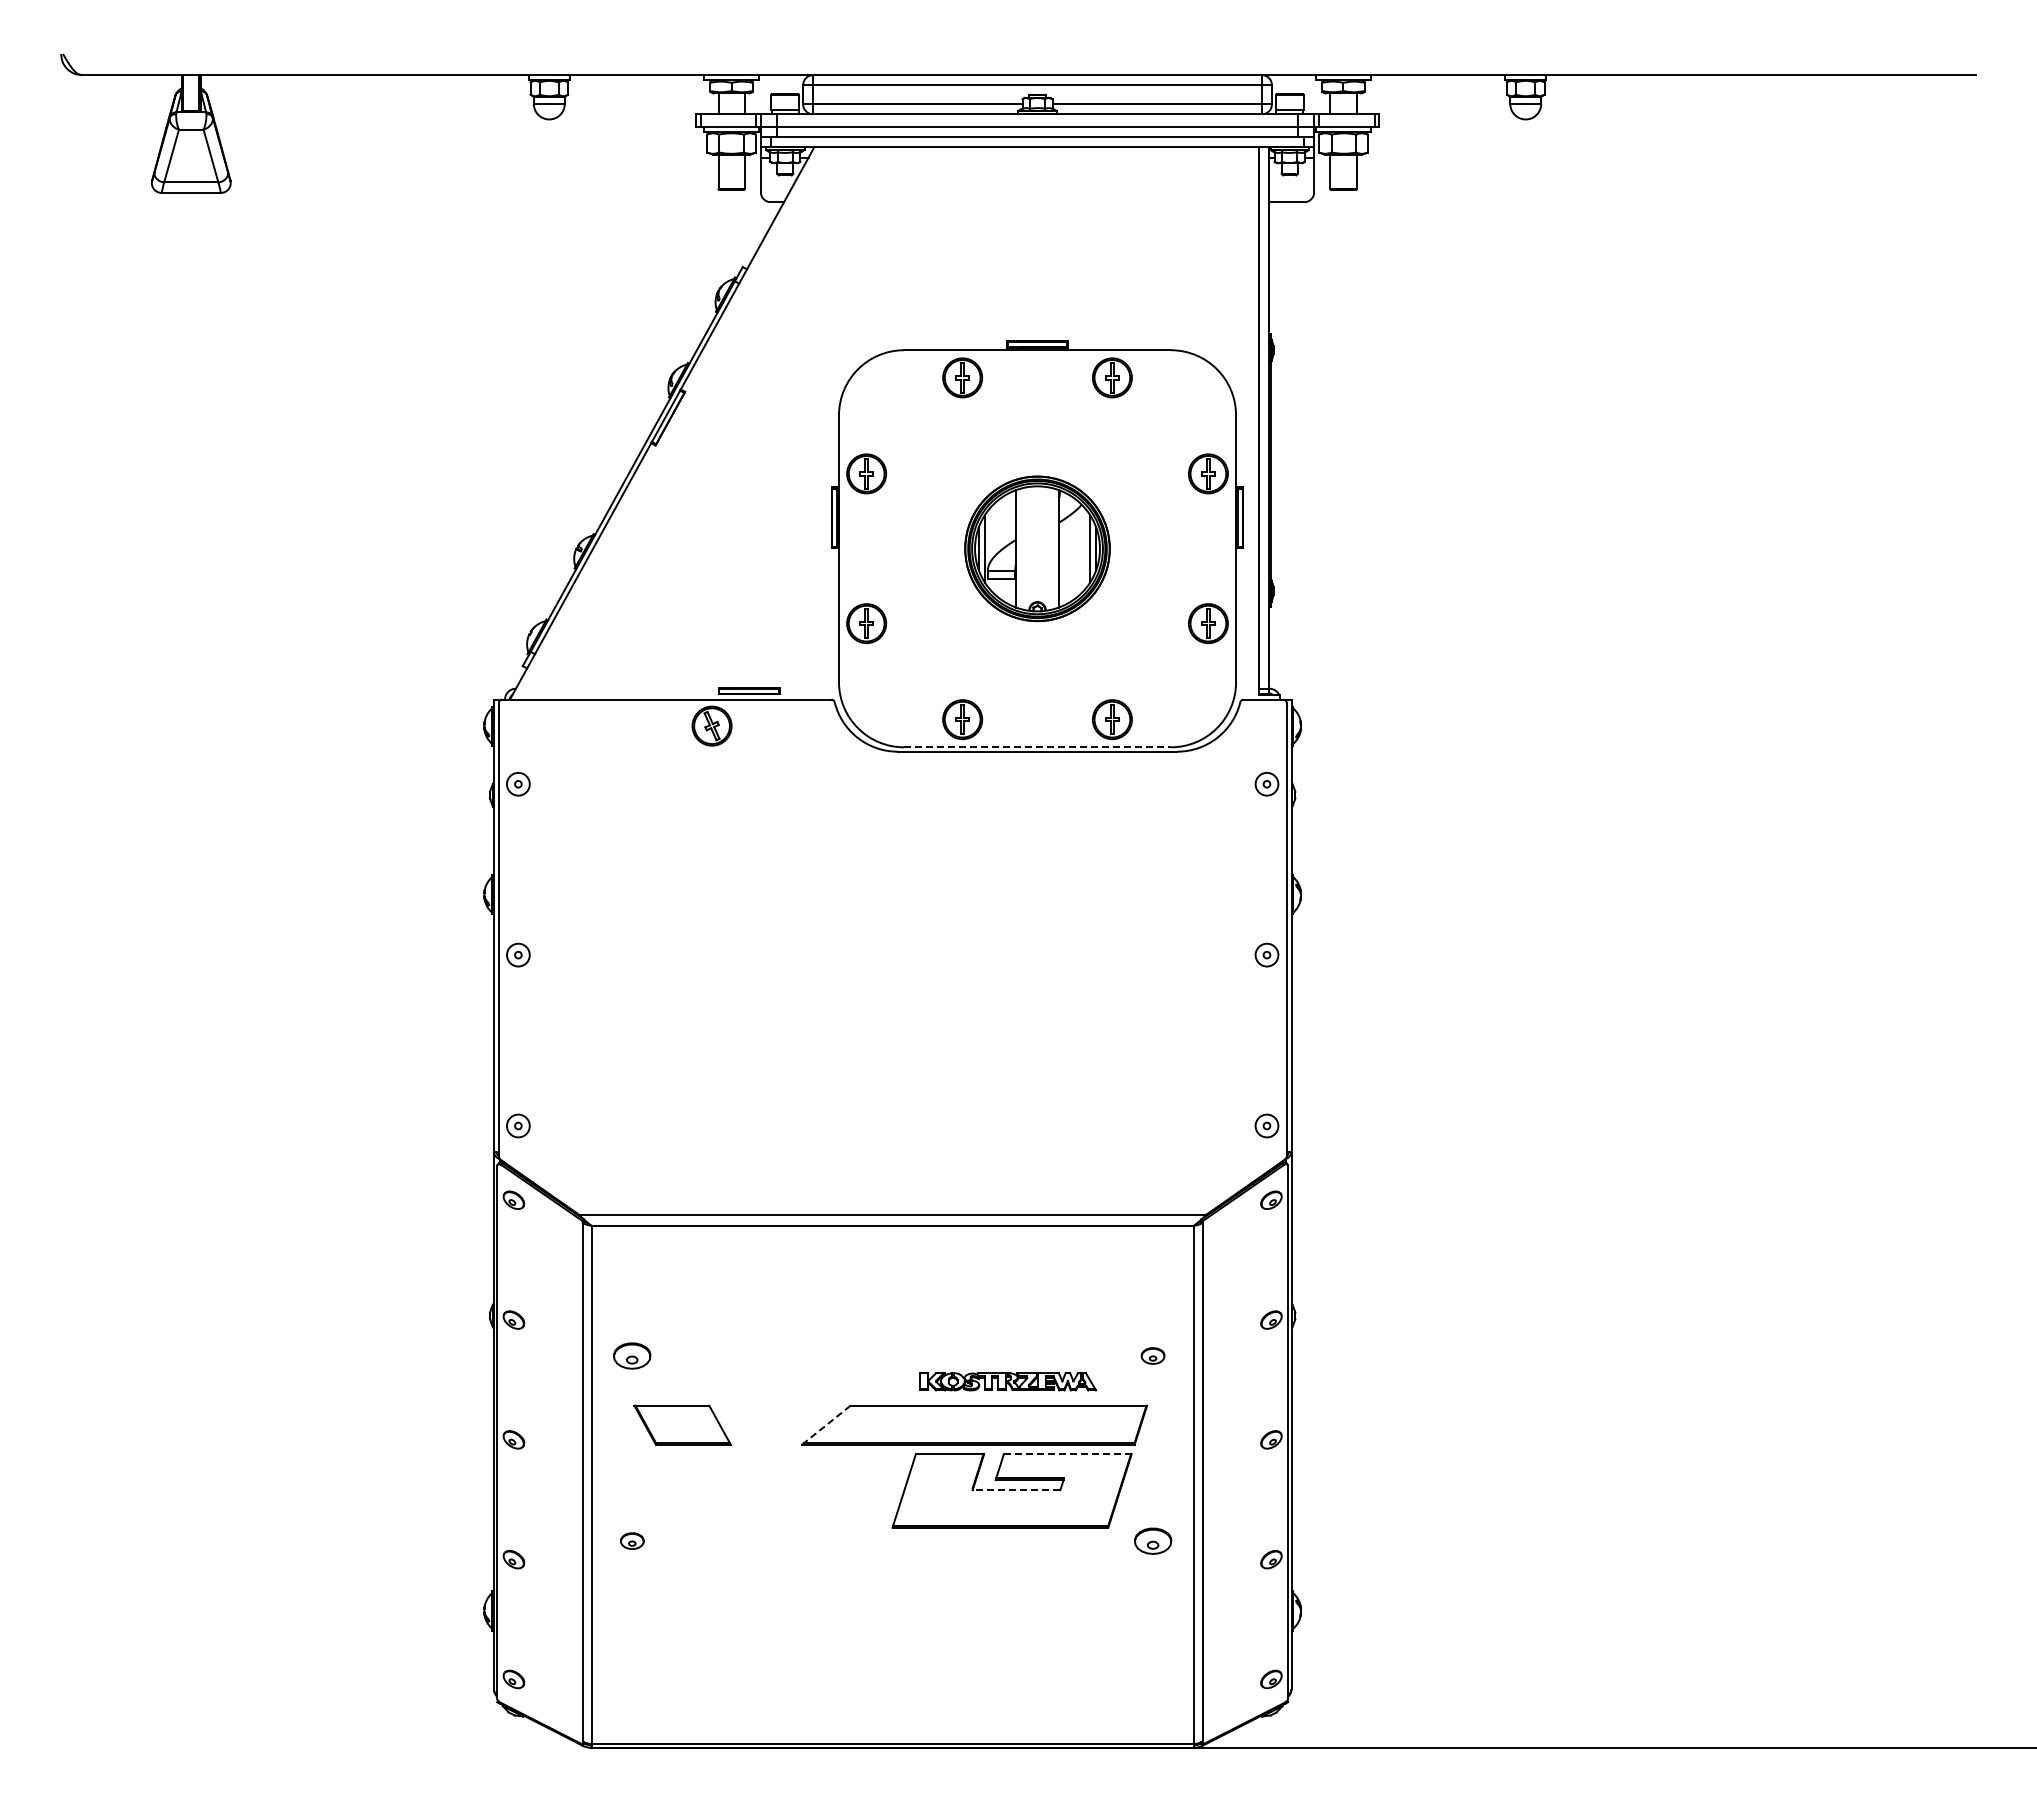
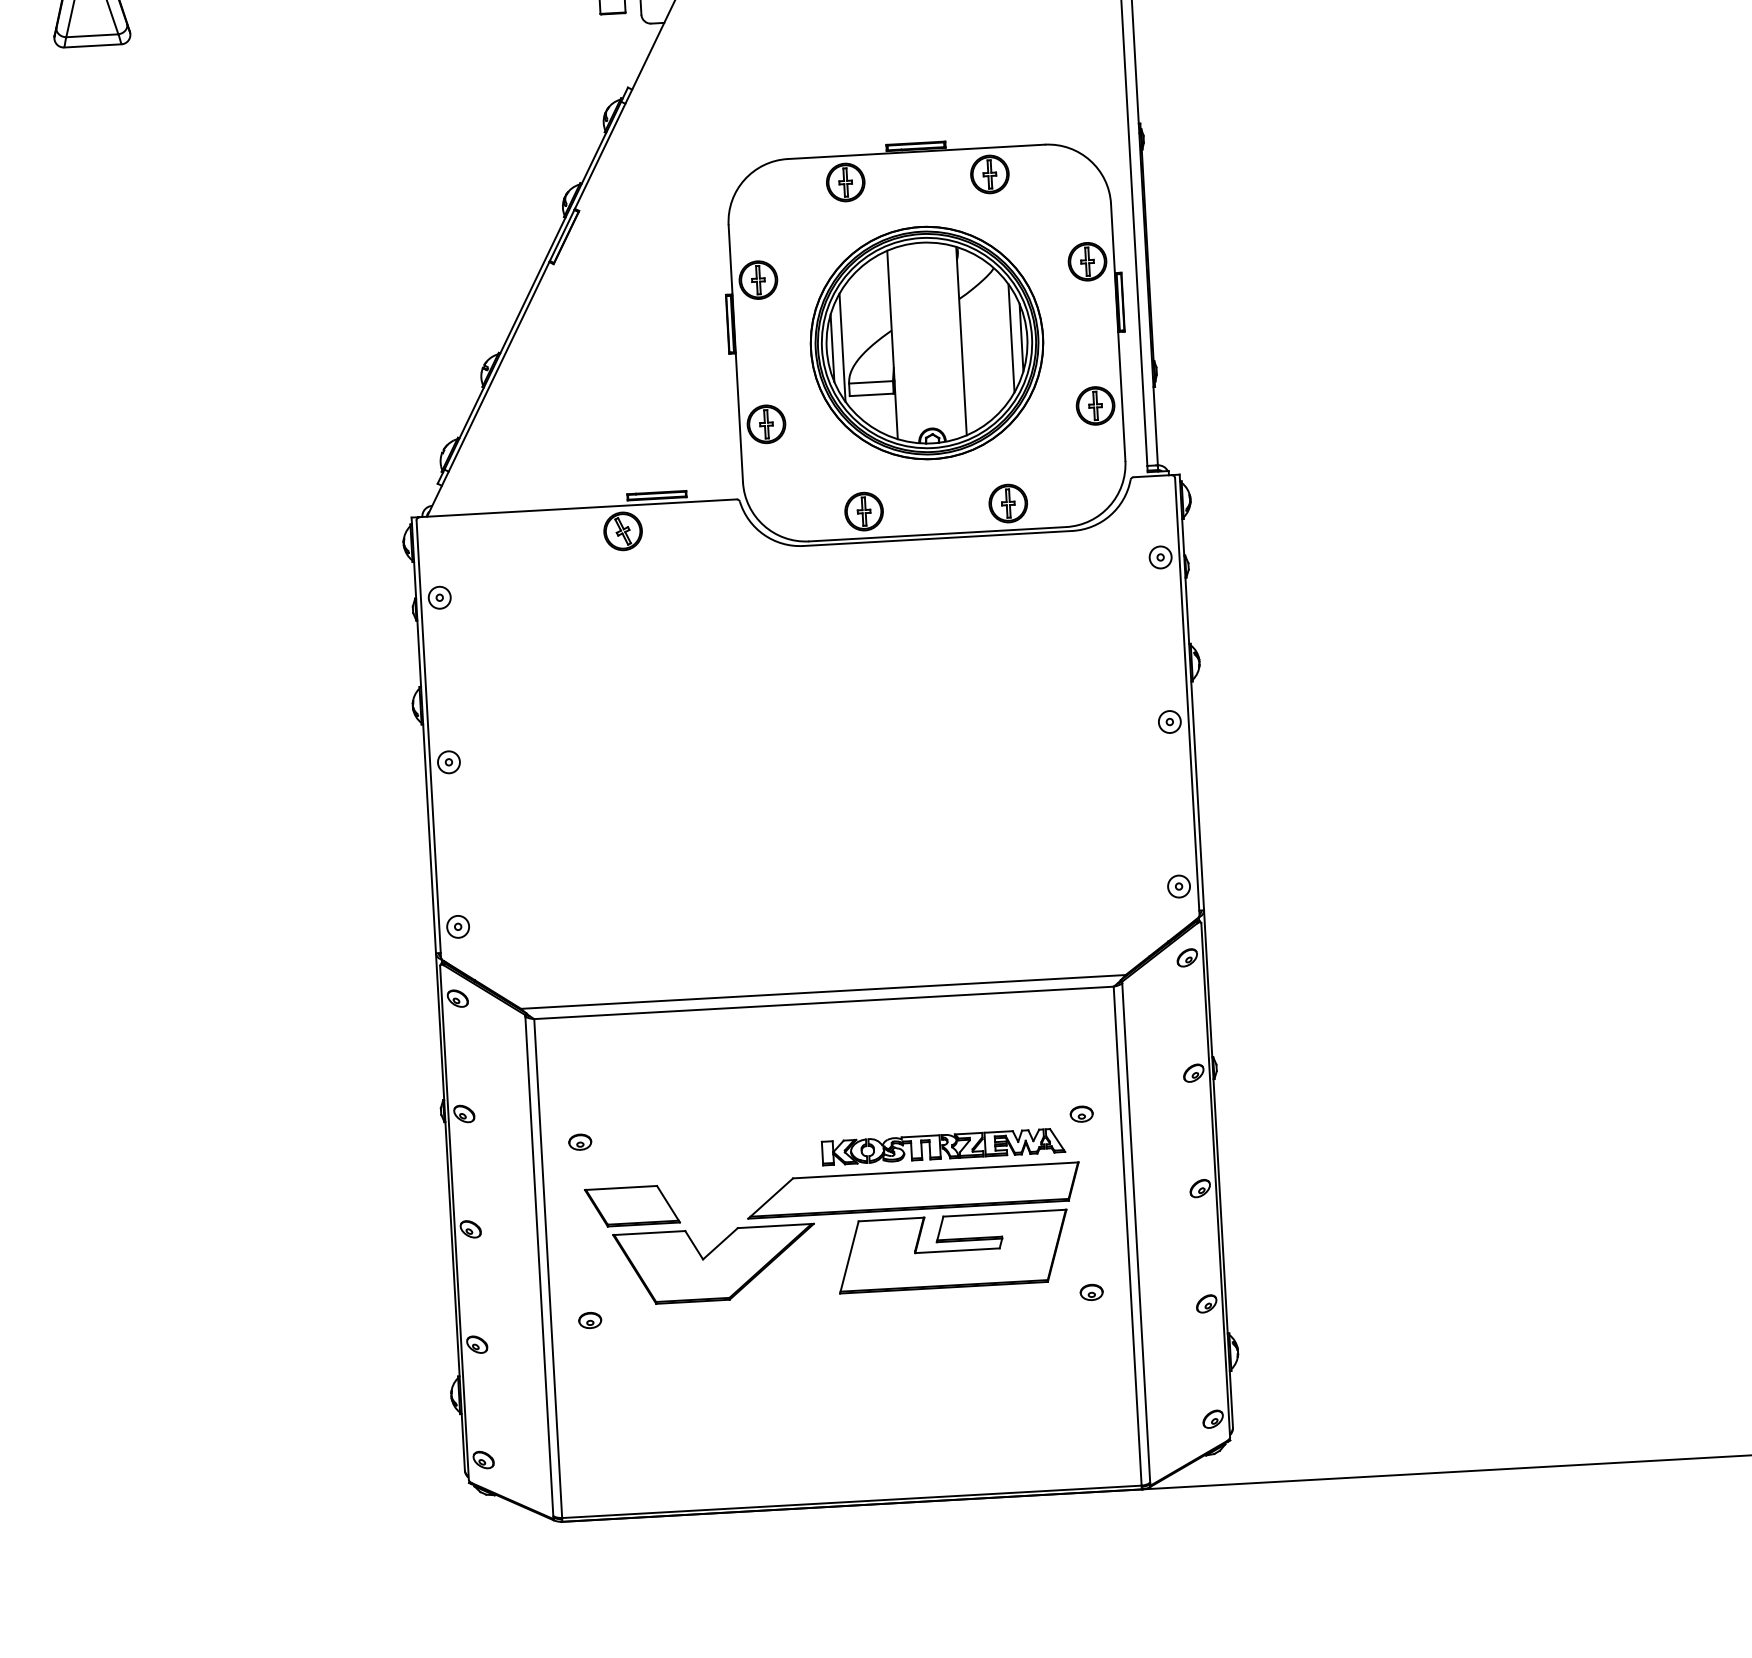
part: (1037, 548) -> (926, 342), size x1.67
line: (1038, 747) -> (938, 534), dashed -> solid
part: (632, 1355) -> (580, 1141), size x0.62
part: (1007, 1381) -> (942, 1146), size x1.43
line: (825, 1425) -> (770, 1198), dashed -> solid
line: (1067, 1454) -> (1004, 1213), dashed -> solid
part: (765, 1490) -> (715, 1264), added
line: (1016, 1490) -> (957, 1251), dashed -> solid
part: (1152, 1540) -> (1091, 1291), size x0.62

